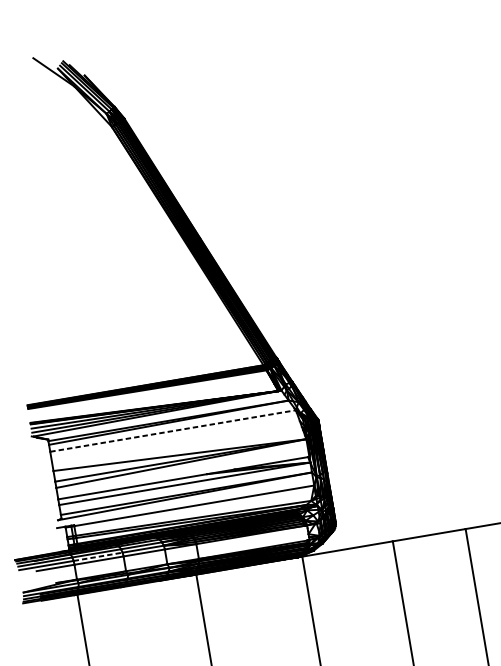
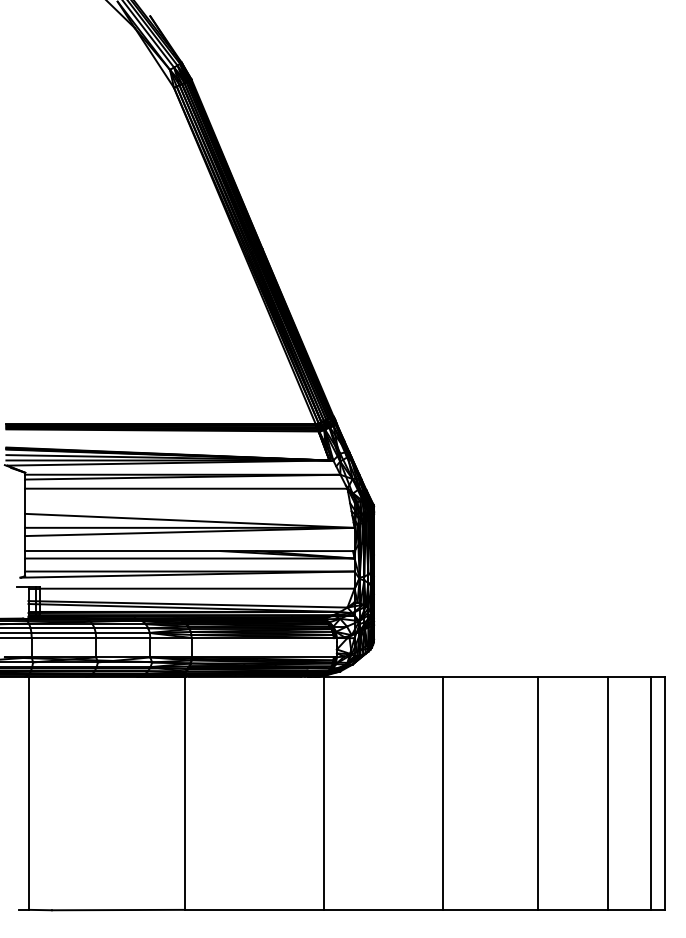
line: (173, 430) -> (186, 488), dashed -> solid
line: (98, 556) -> (64, 632), dashed -> solid

